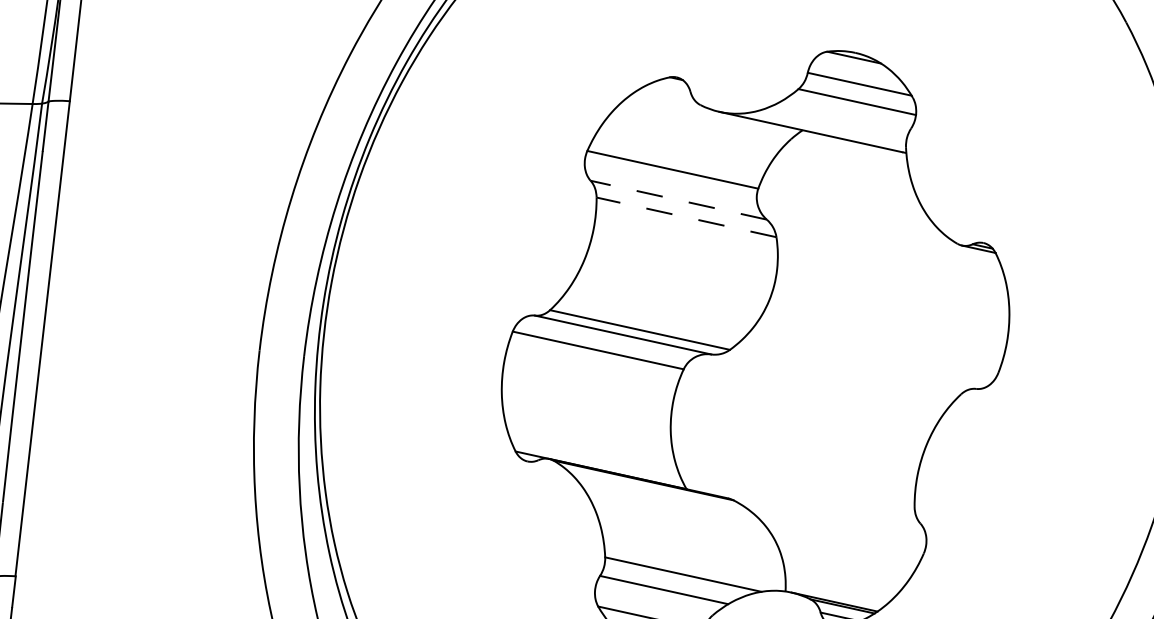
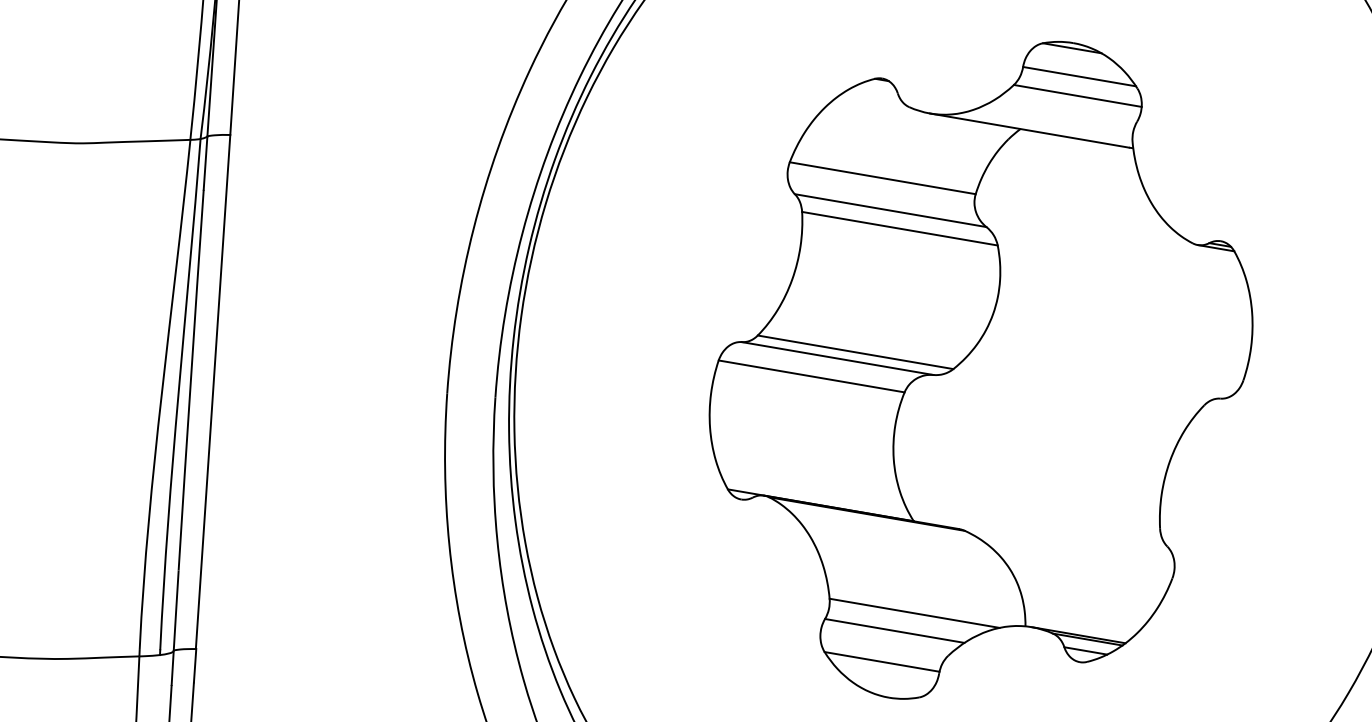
line: (678, 200) -> (890, 210), dashed -> solid
line: (686, 217) -> (899, 228), dashed -> solid

